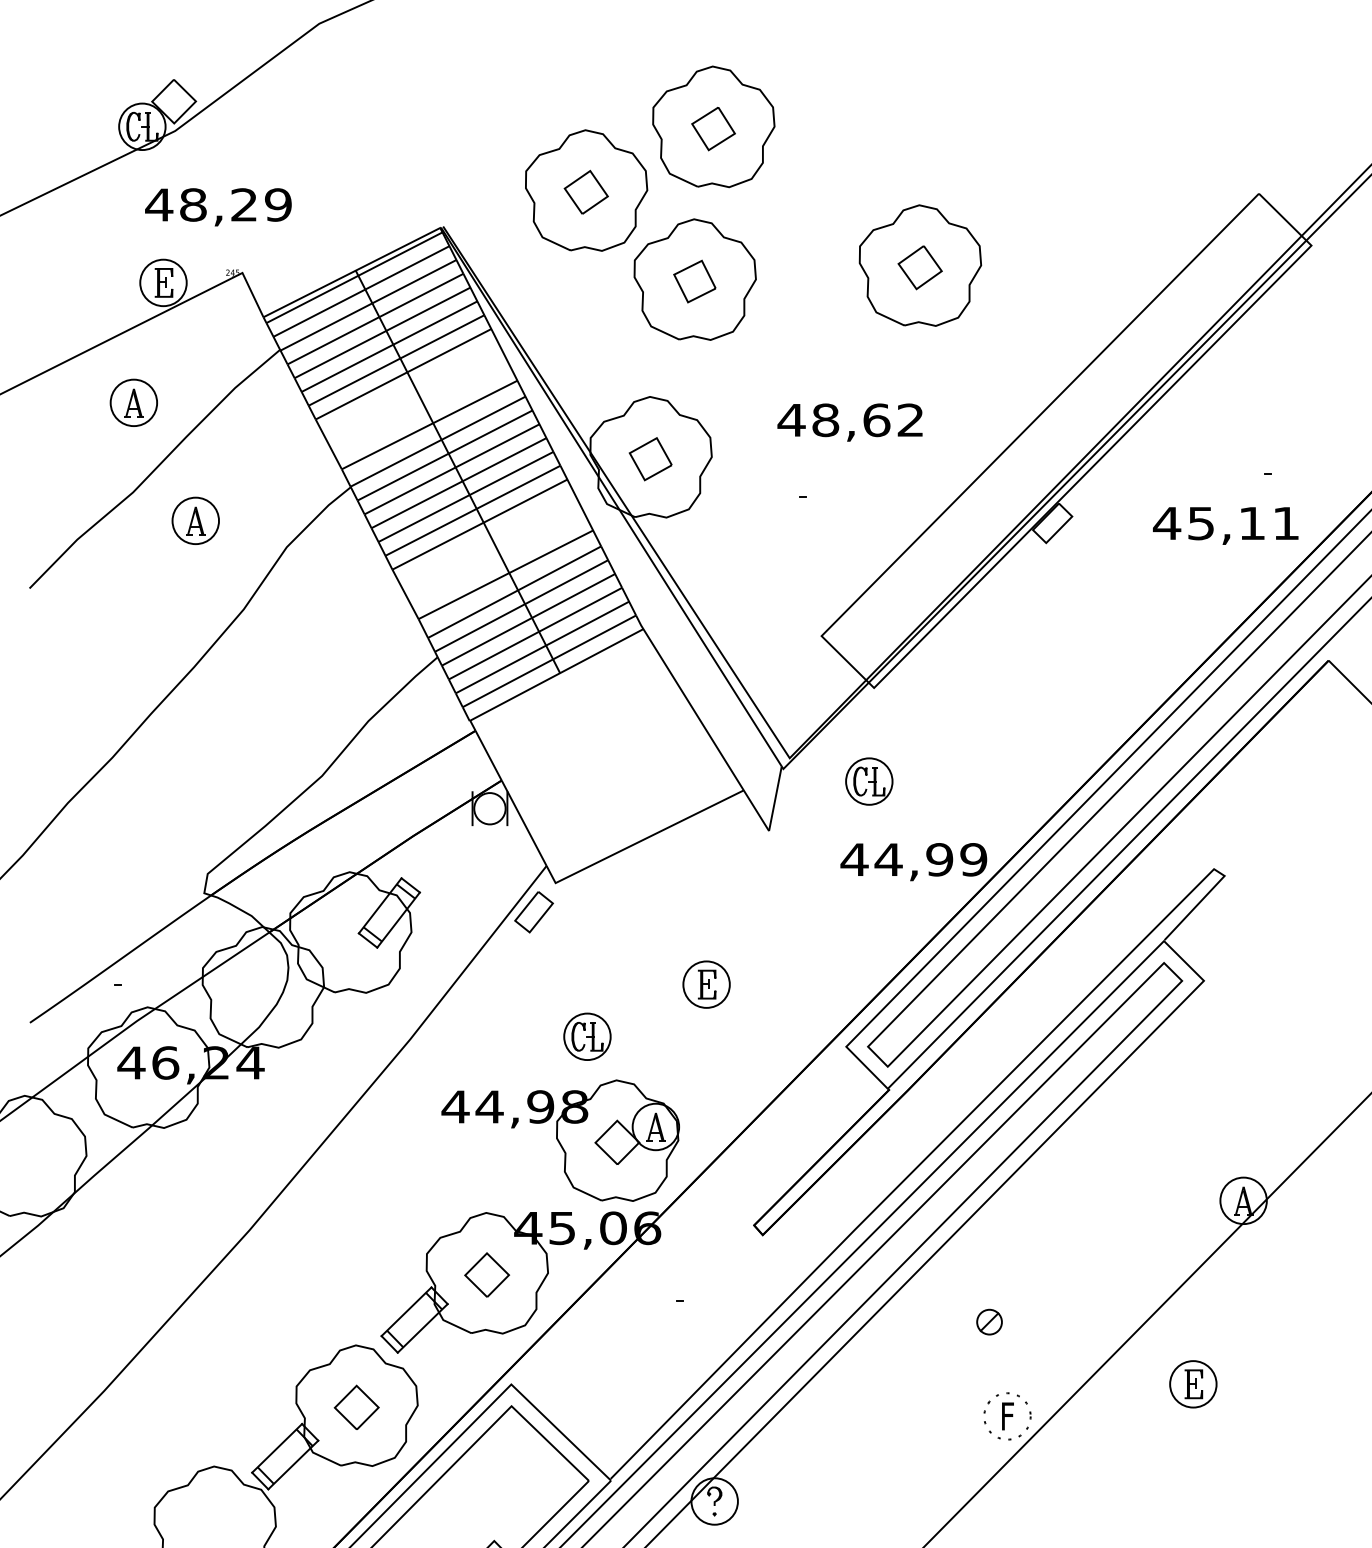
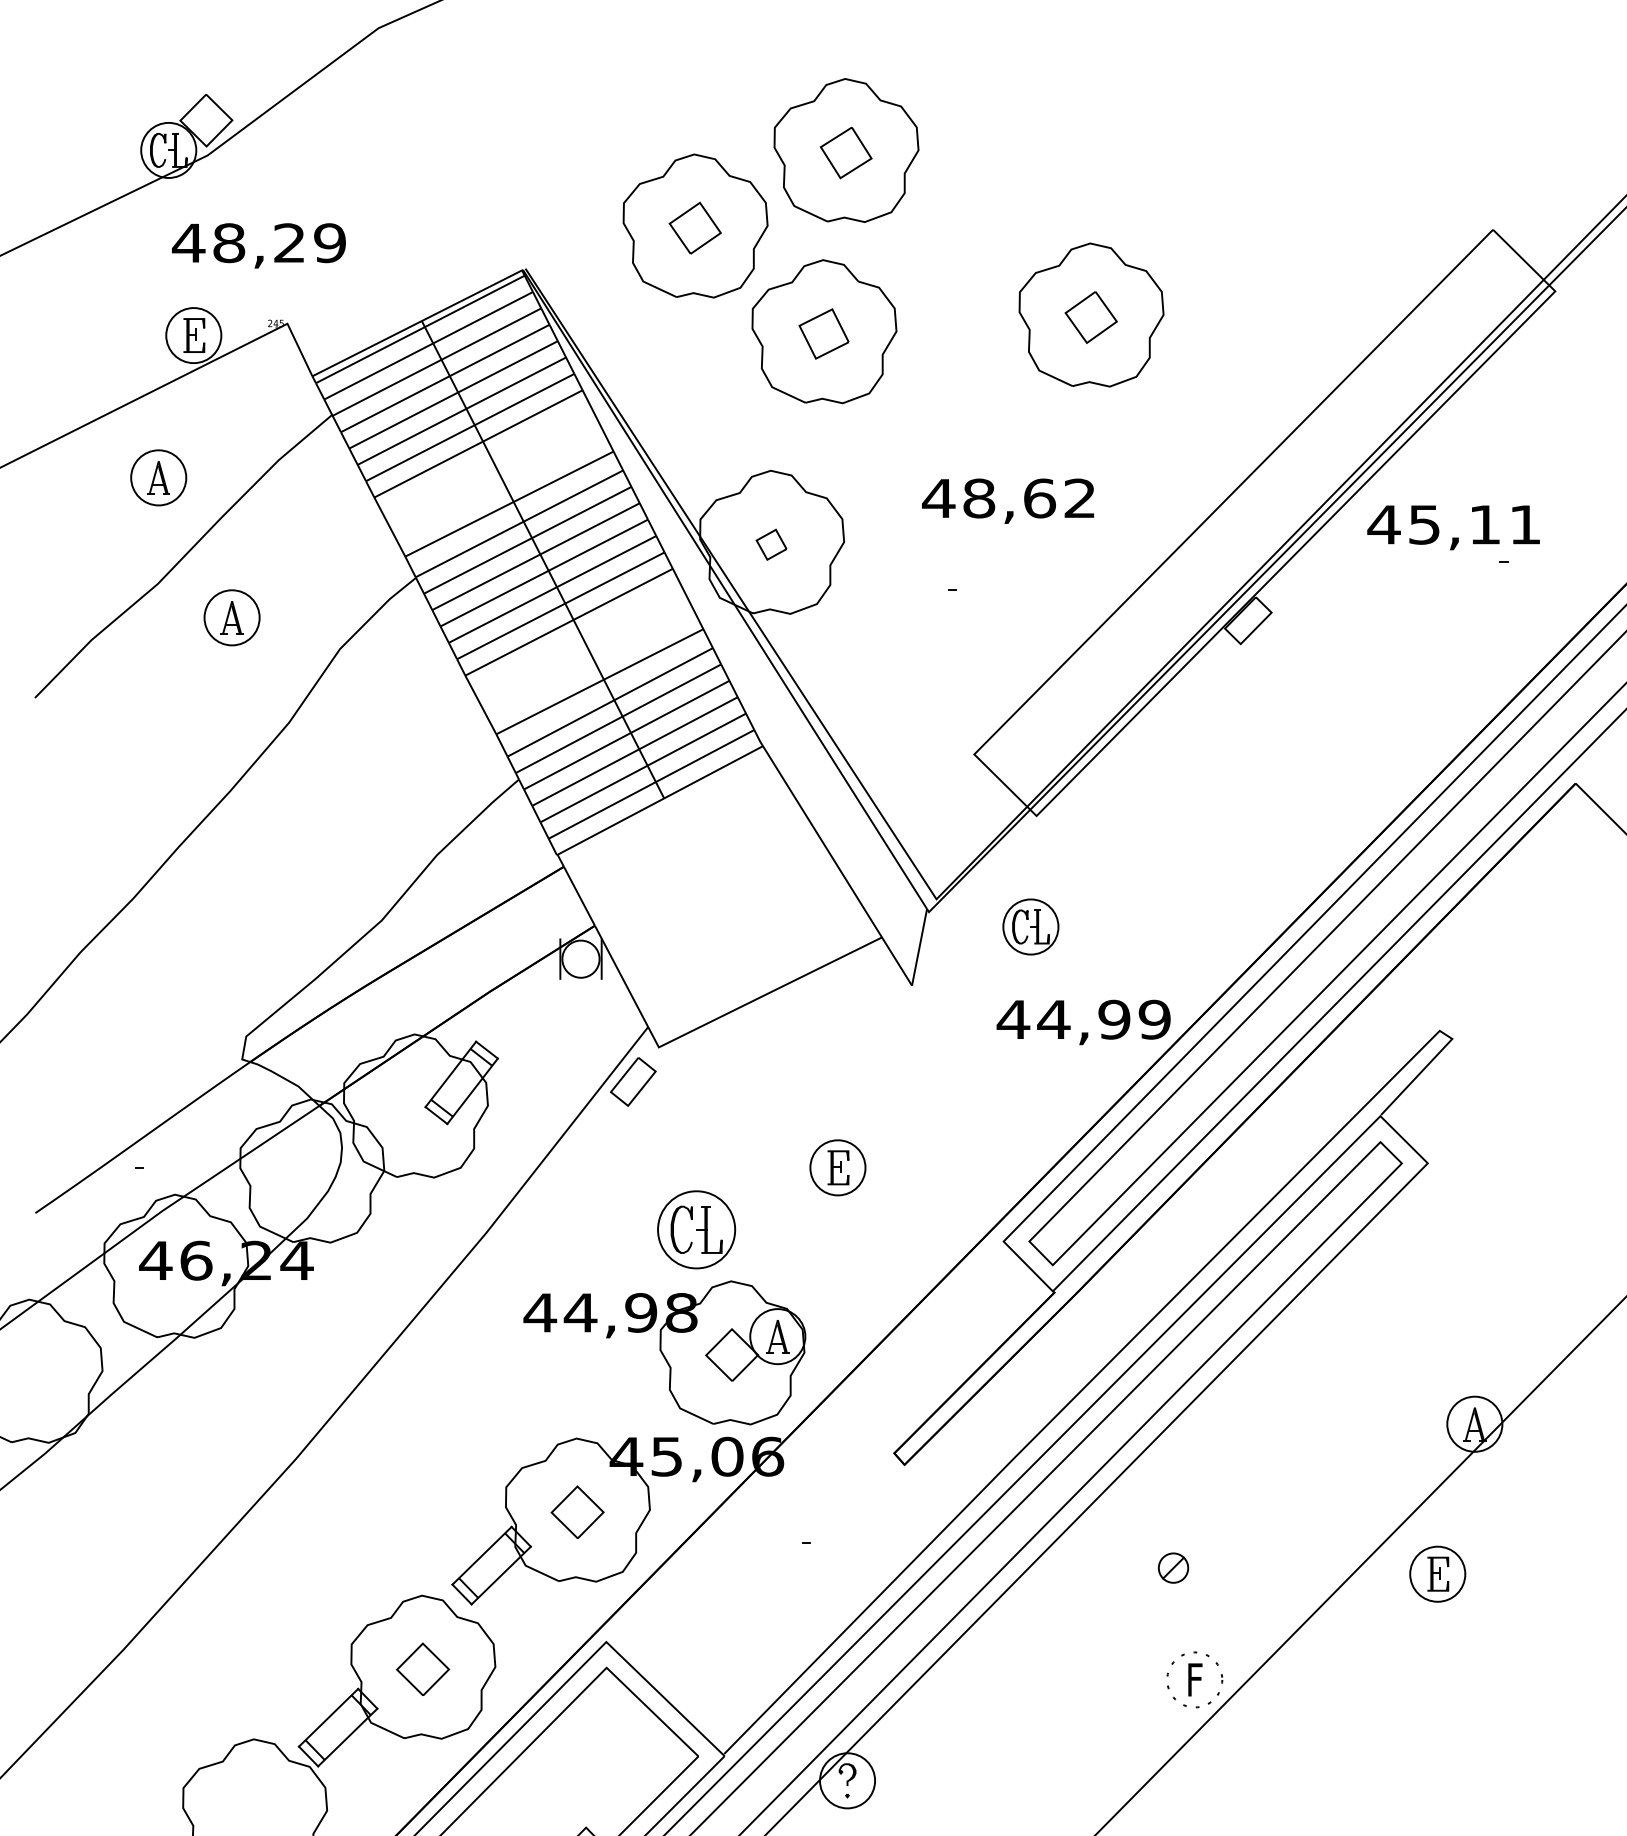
part: (650, 459) -> (771, 545), size x0.6
text: (1225, 525) -> (1453, 527), moved
part: (587, 1036) -> (696, 1229), size x1.4
part: (1193, 1384) -> (1437, 1574), moved

